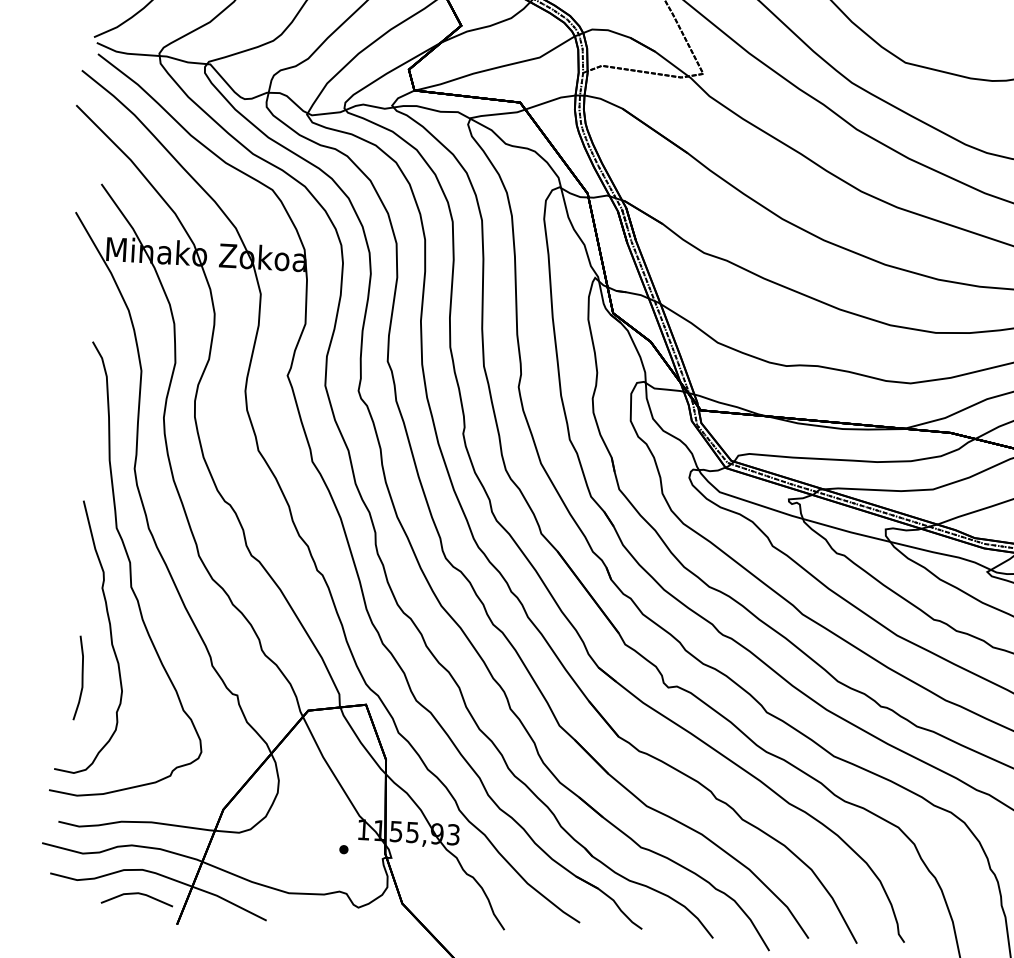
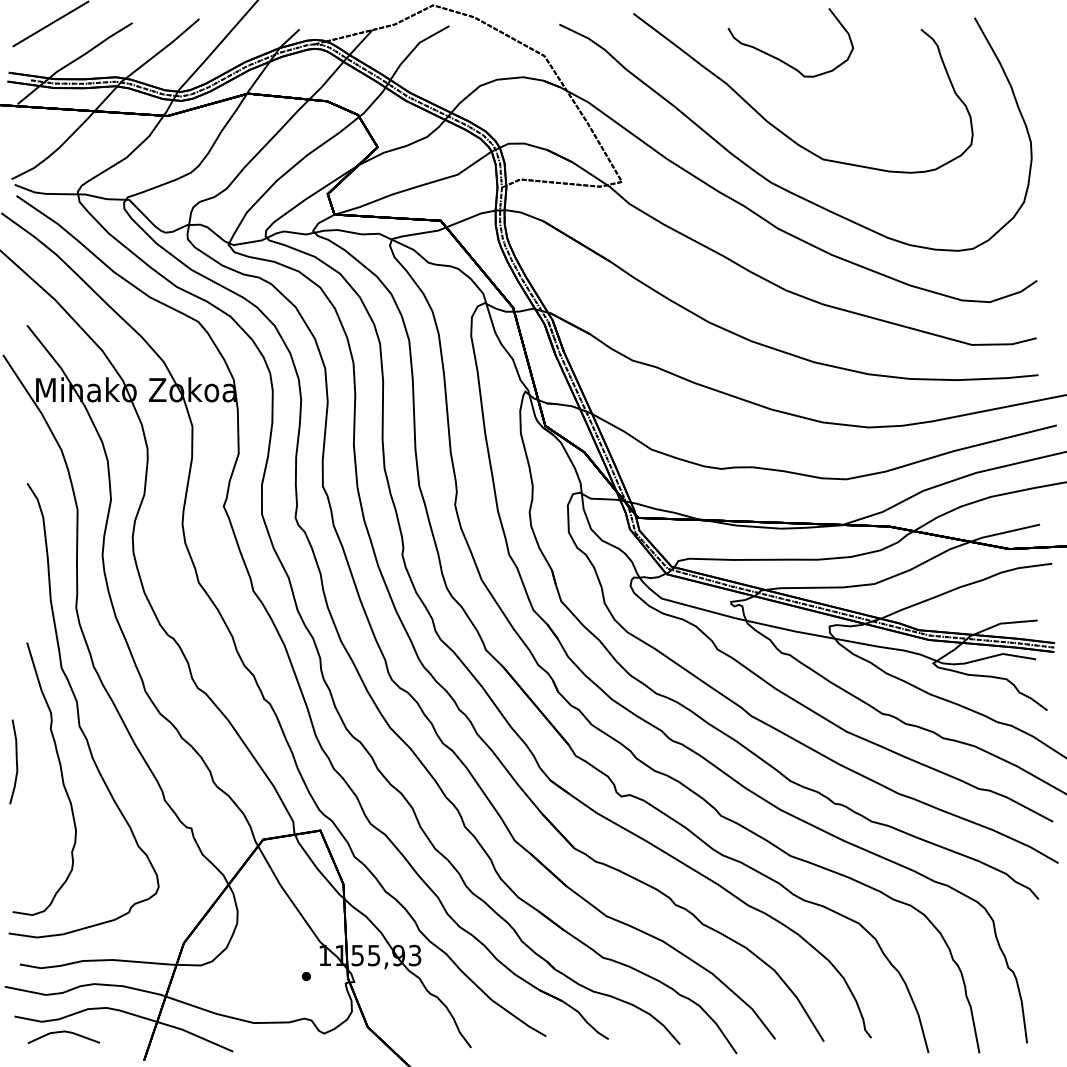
curve: (81, 675) -> (15, 759), moved
line: (137, 894) -> (63, 1032), moved

